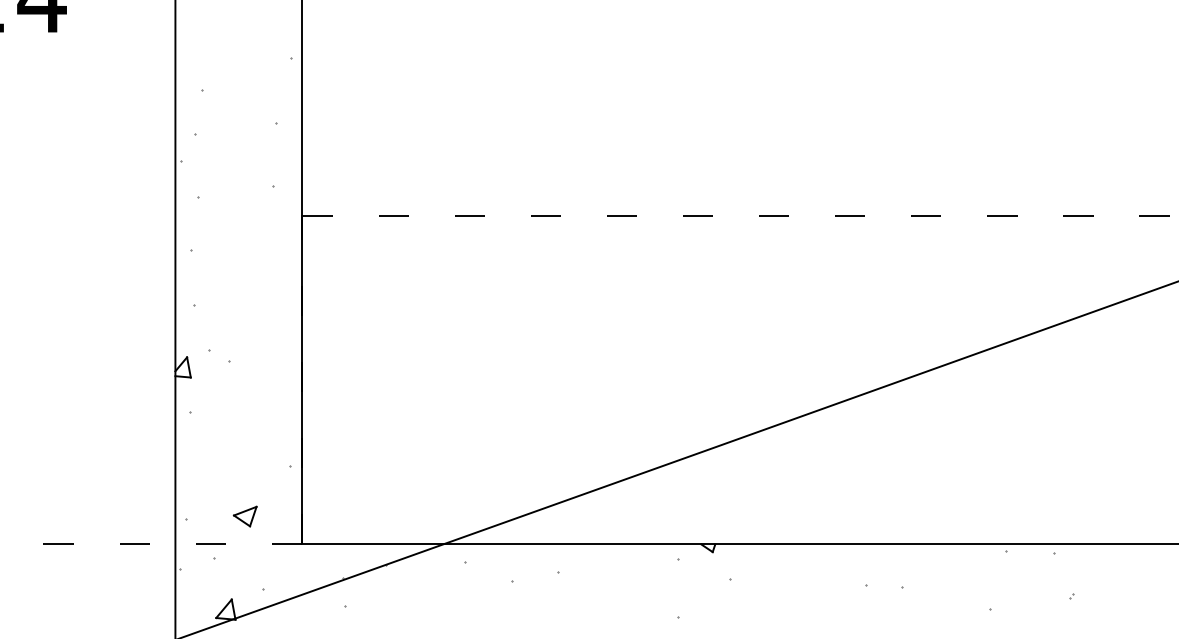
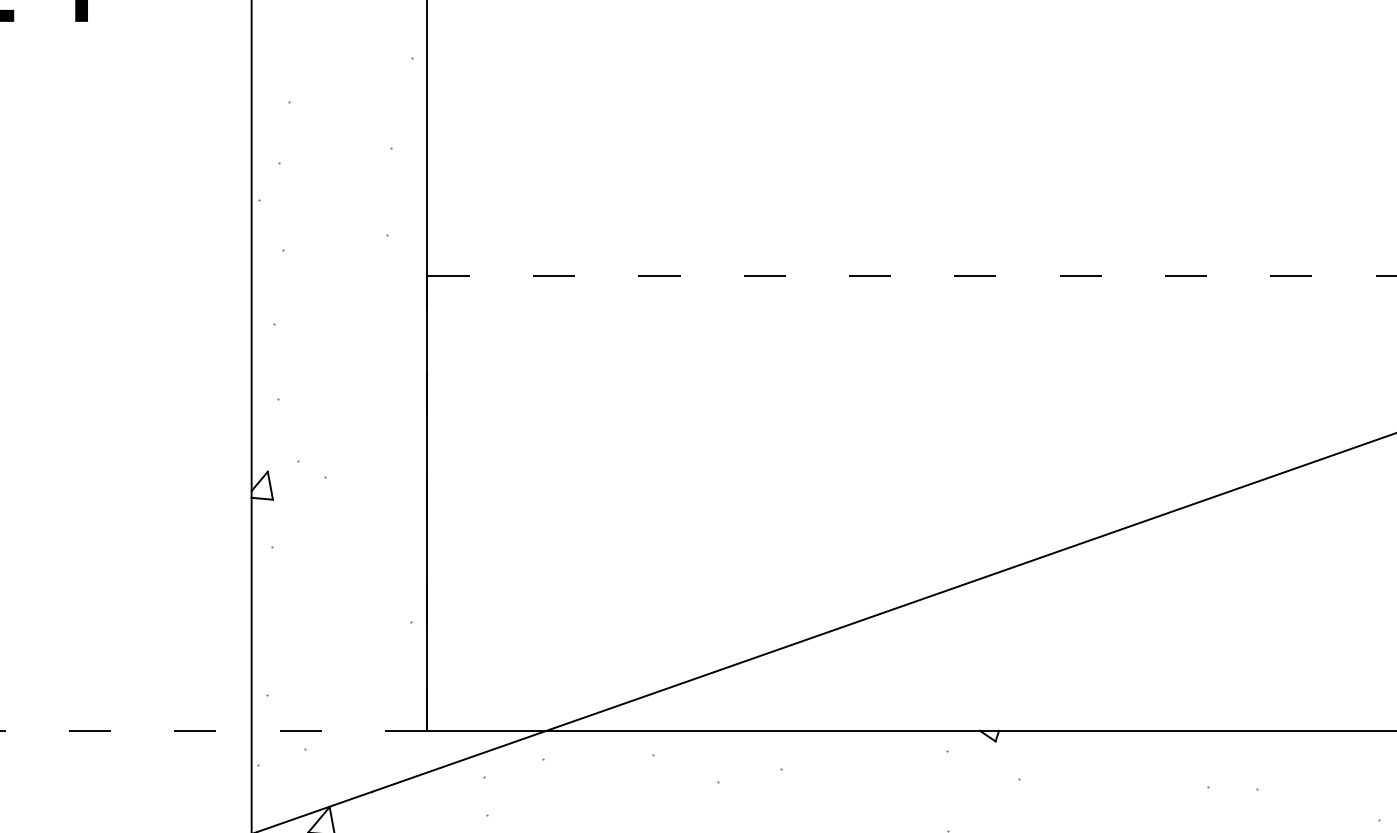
part: (244, 516) -> (347, 692), removed

